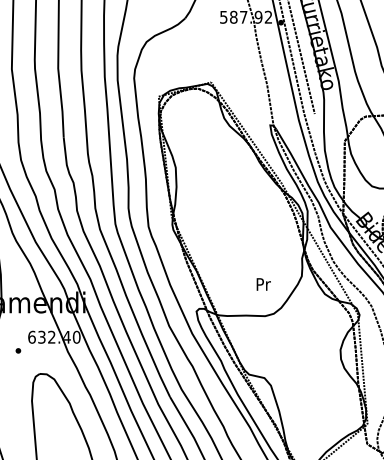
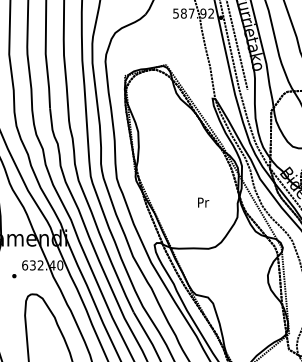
text: (263, 284) -> (203, 202), moved

